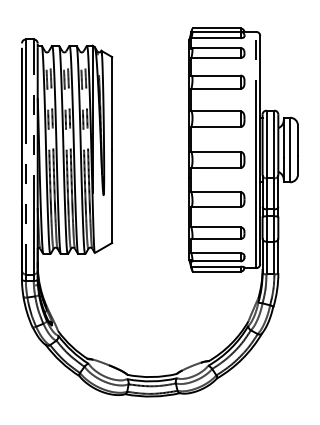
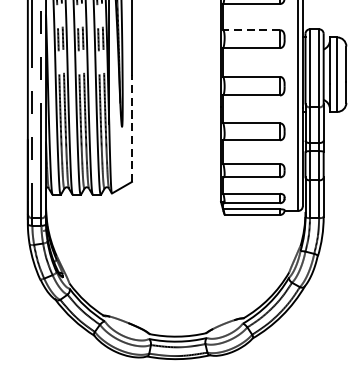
line: (216, 111) -> (252, 30), solid -> dashed
line: (112, 196) -> (132, 128), solid -> dashed

